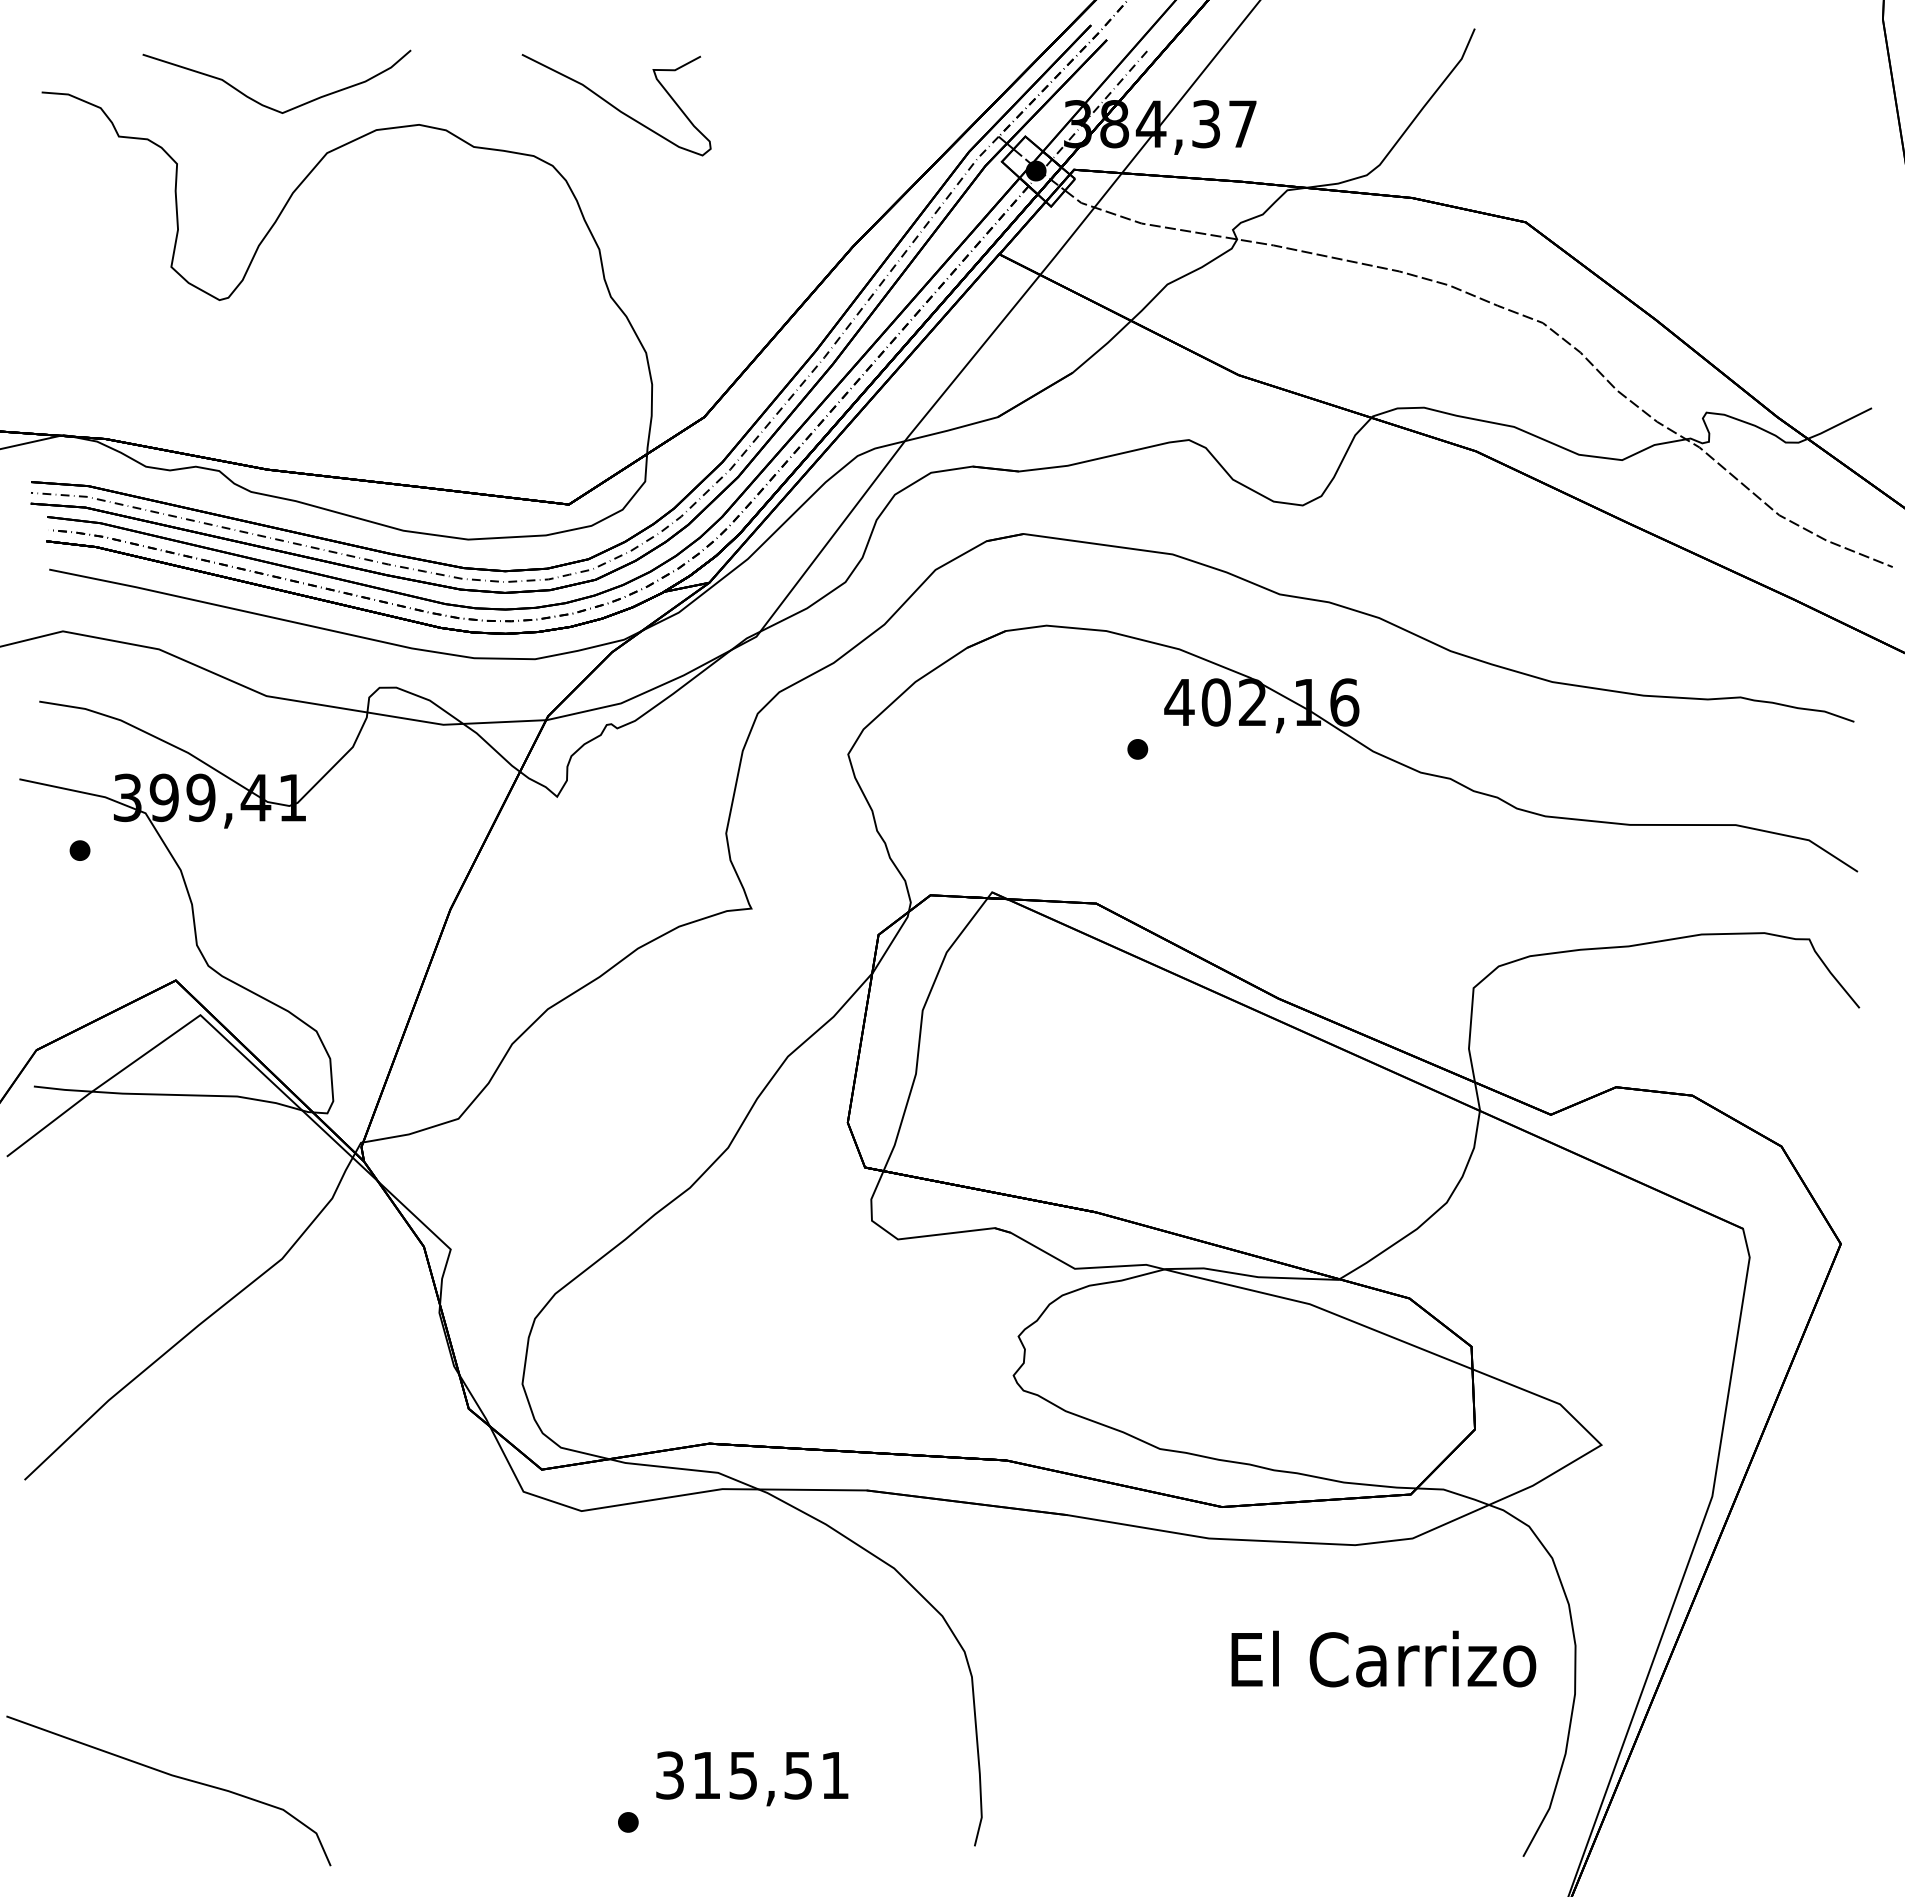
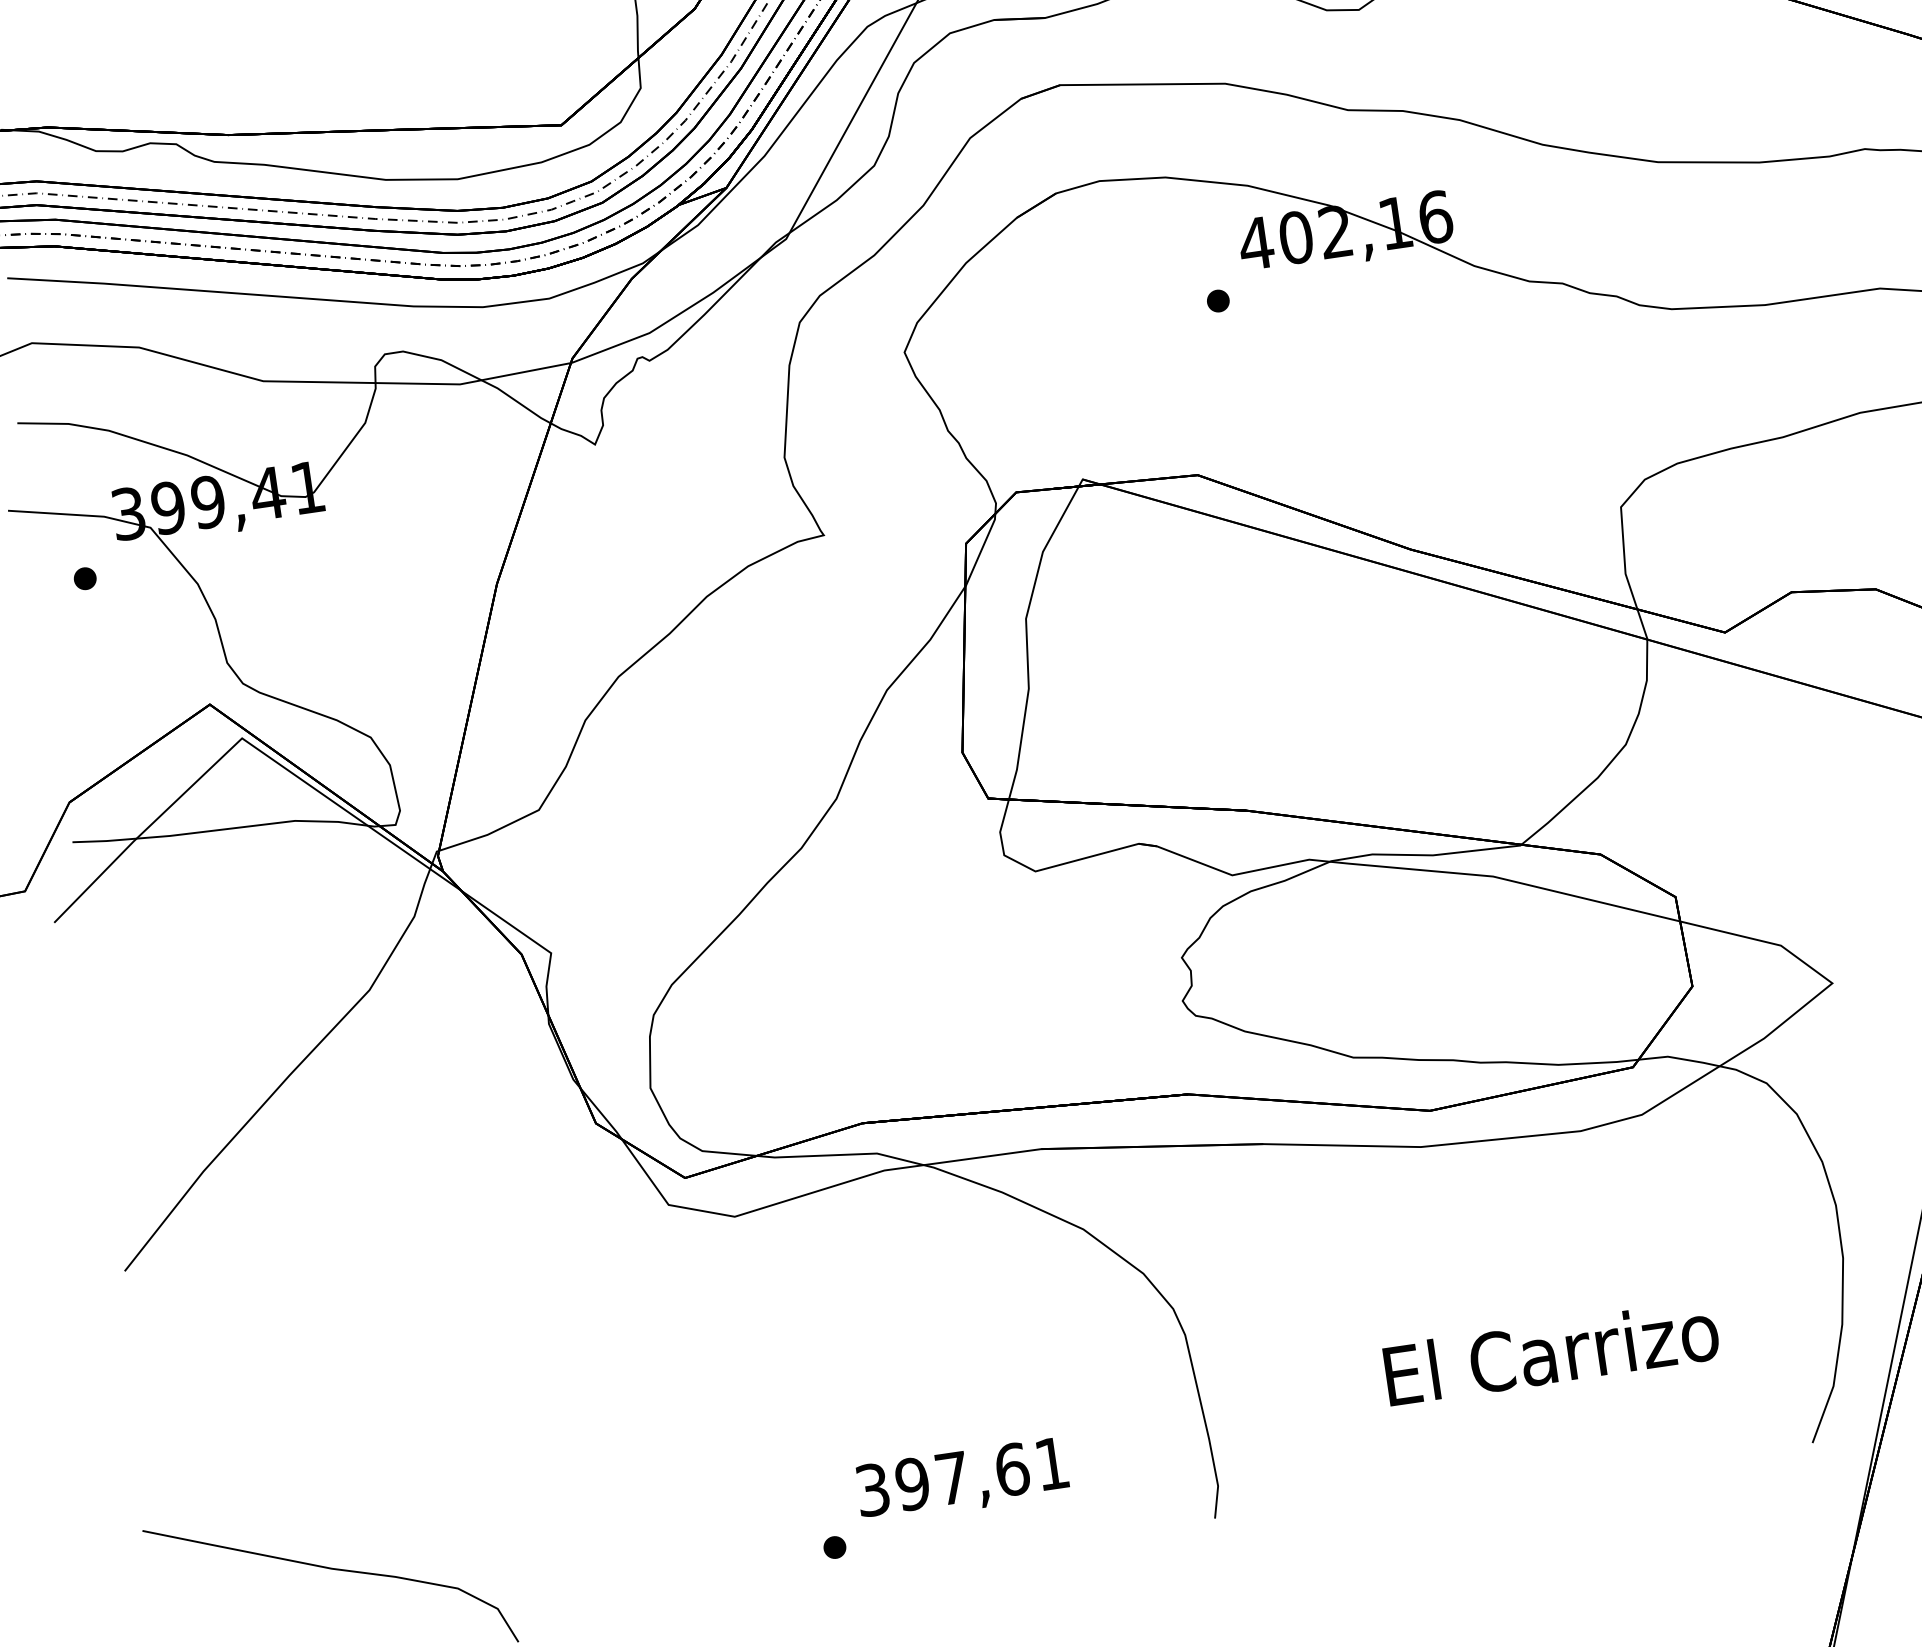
text: (1383, 1658) -> (1551, 1352), moved
text: (752, 1775) -> (962, 1476), 315,51 -> 397,61

